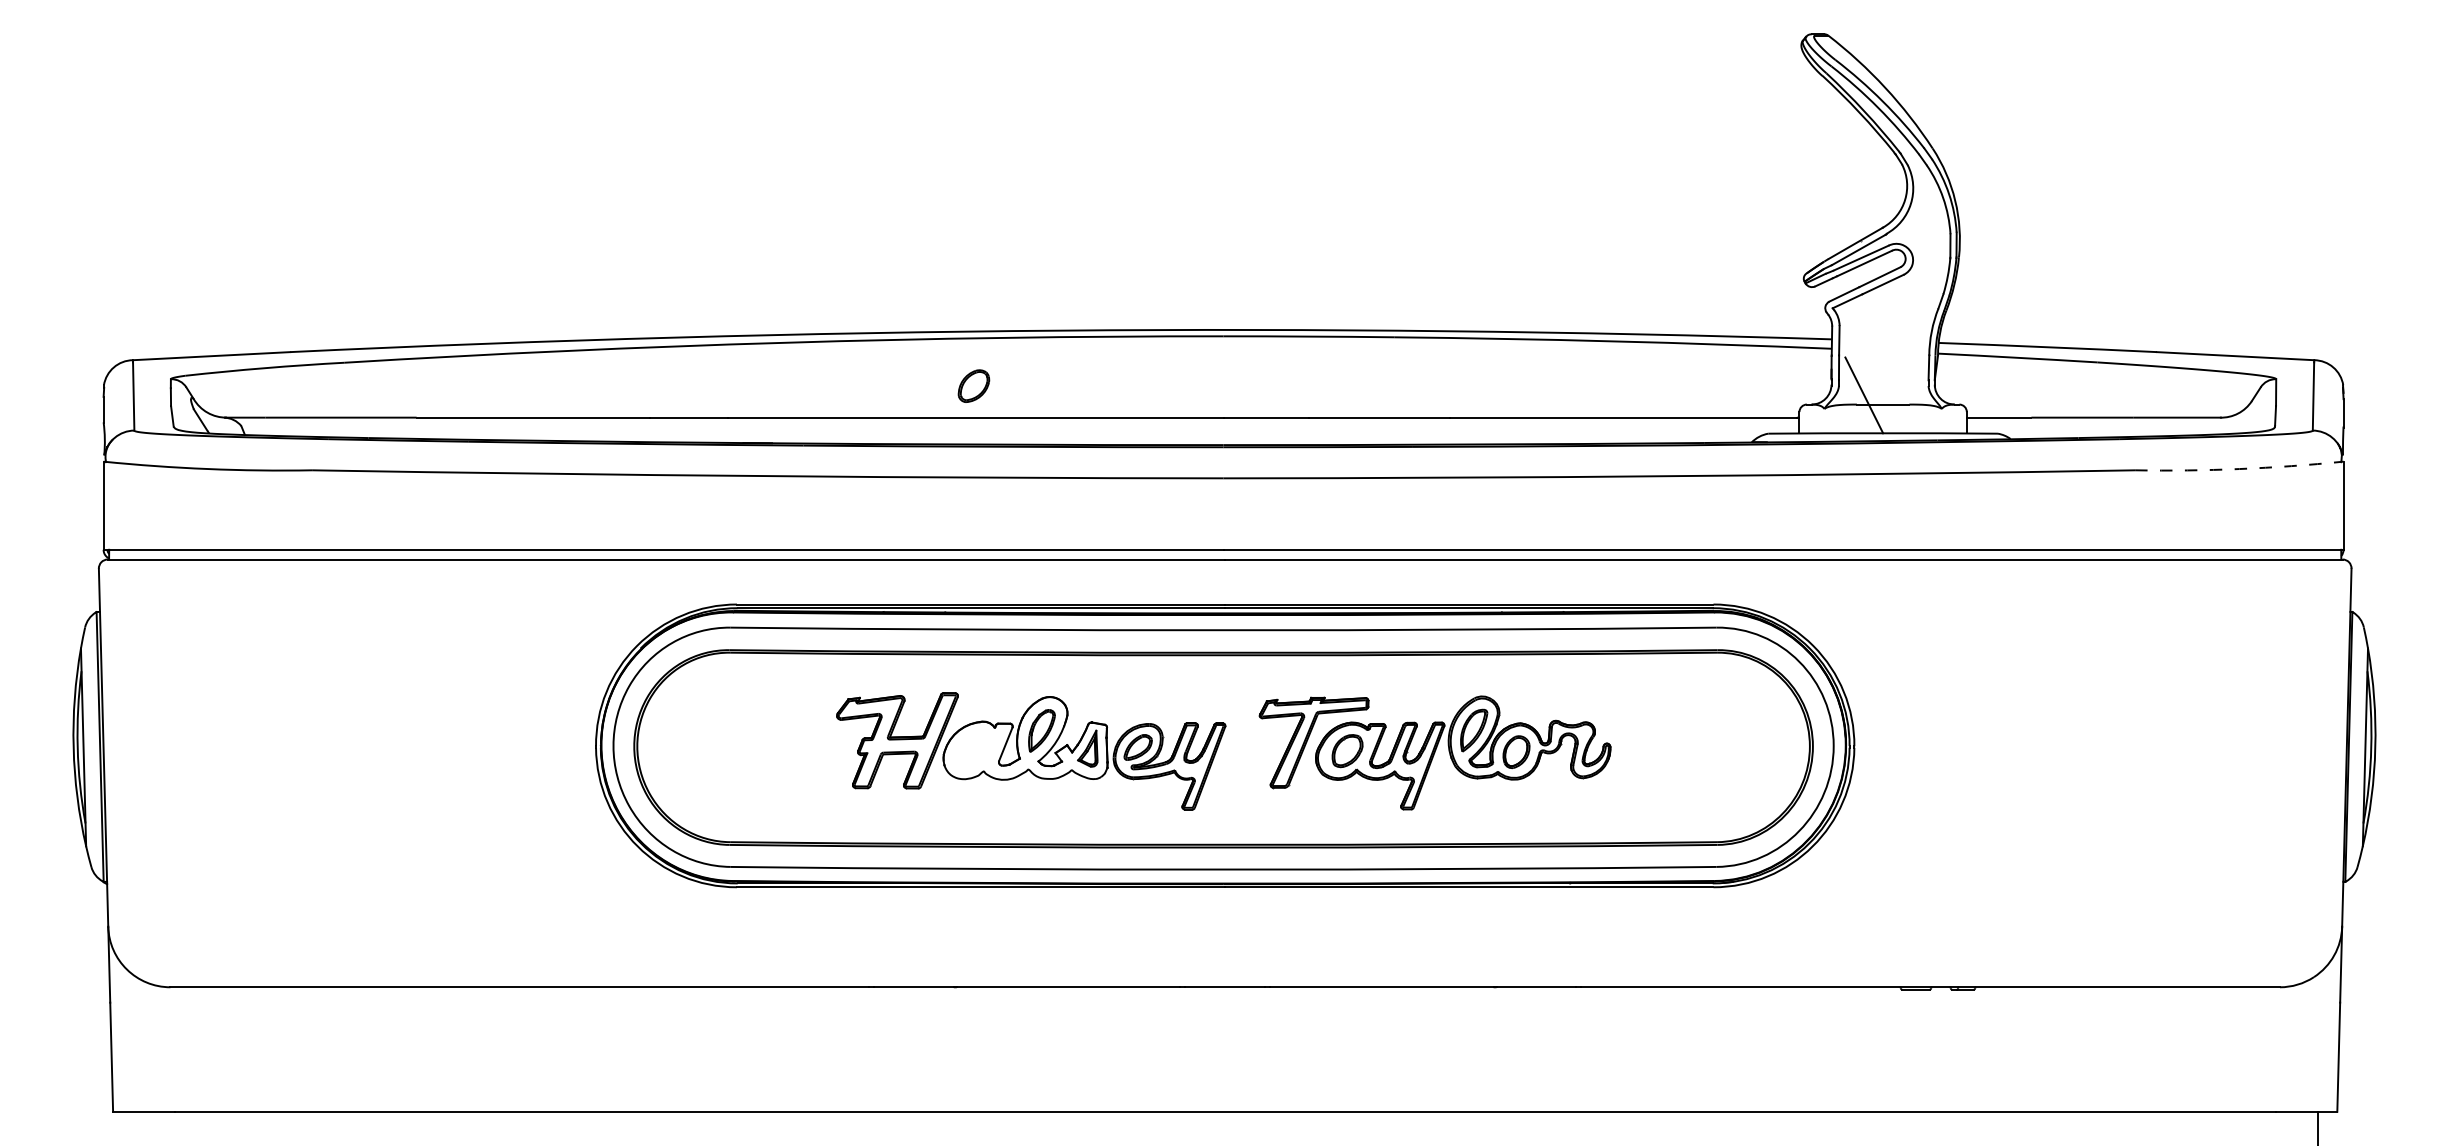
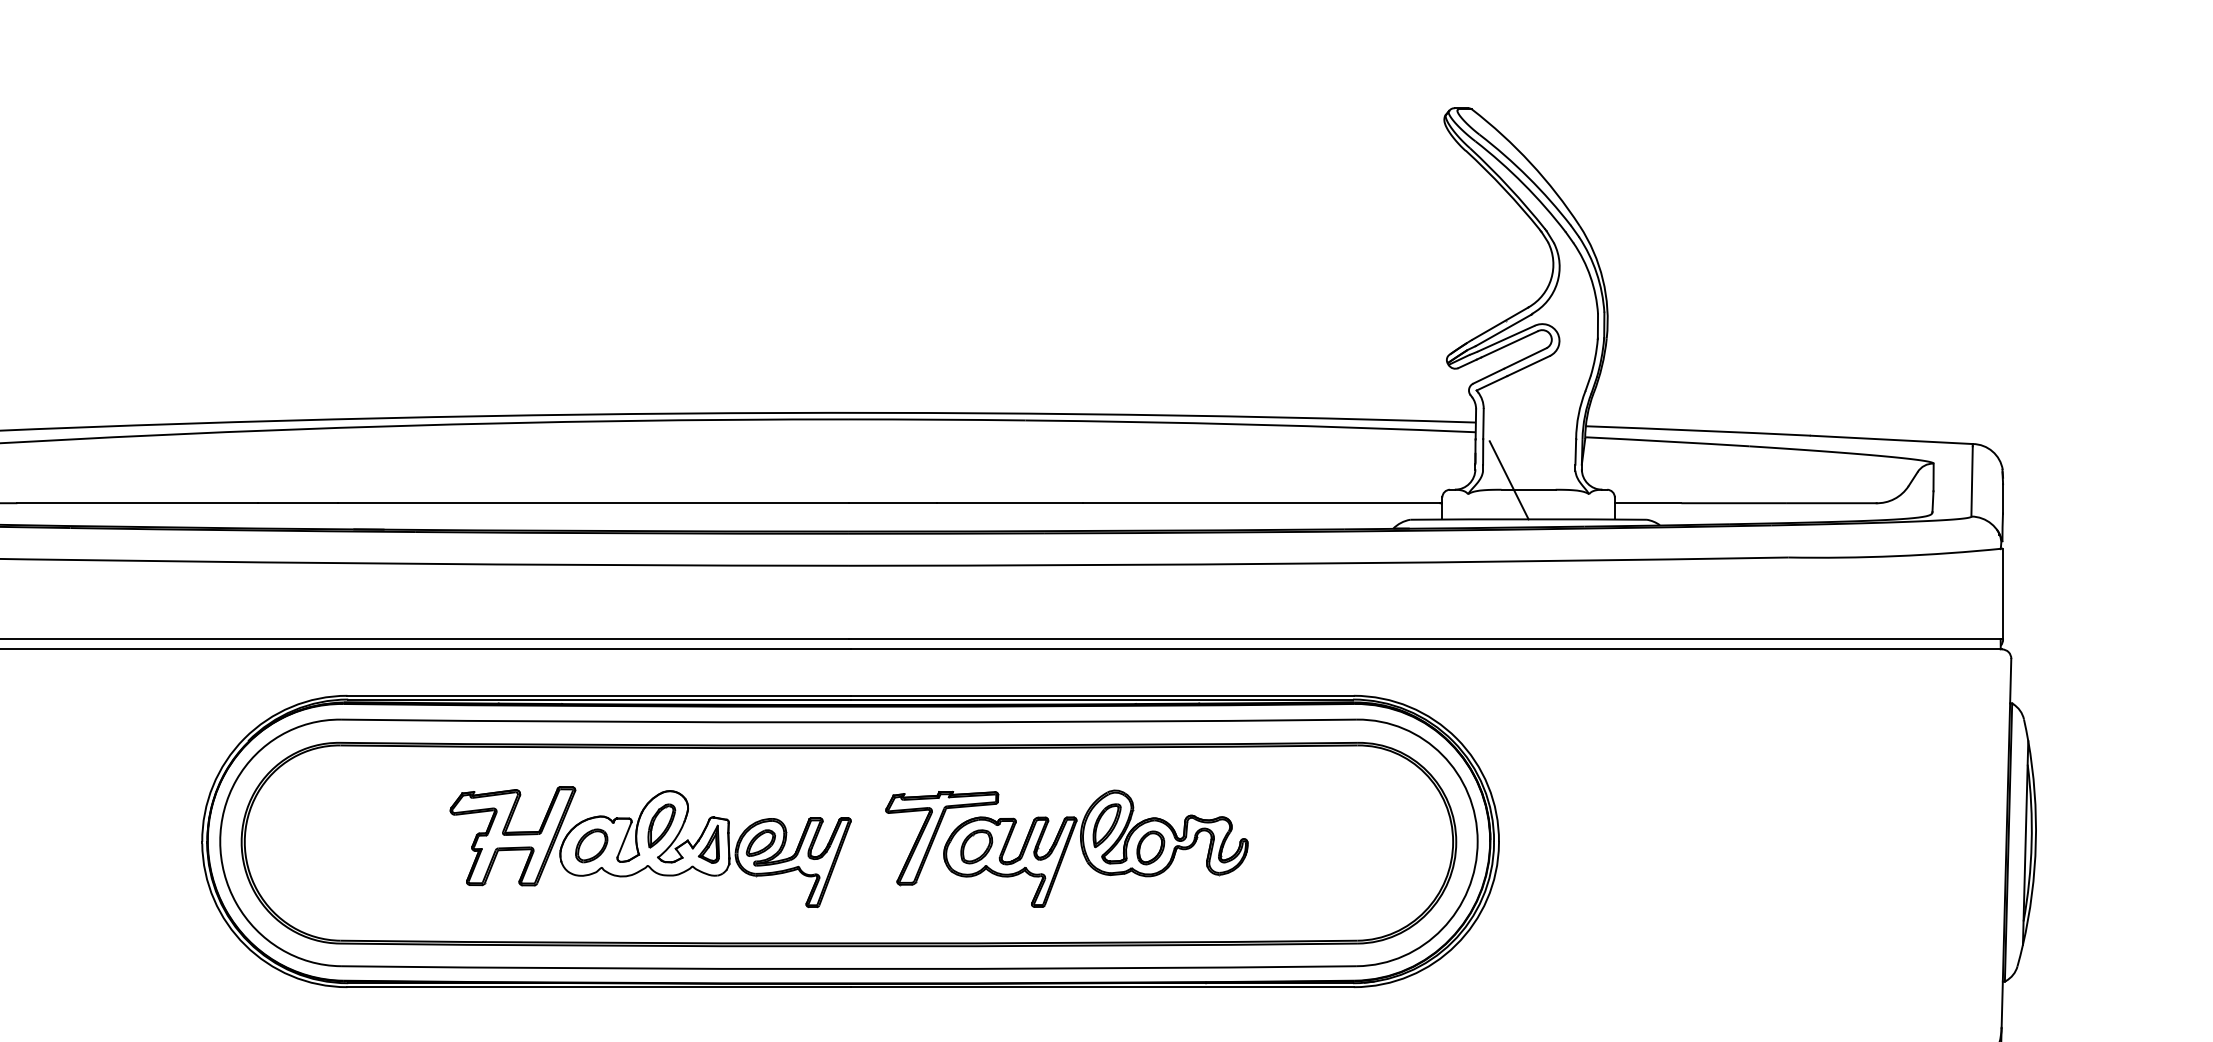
part: (973, 385) -> (591, 845), moved
arc: (2239, 469) -> (1895, 556), dashed -> solid

